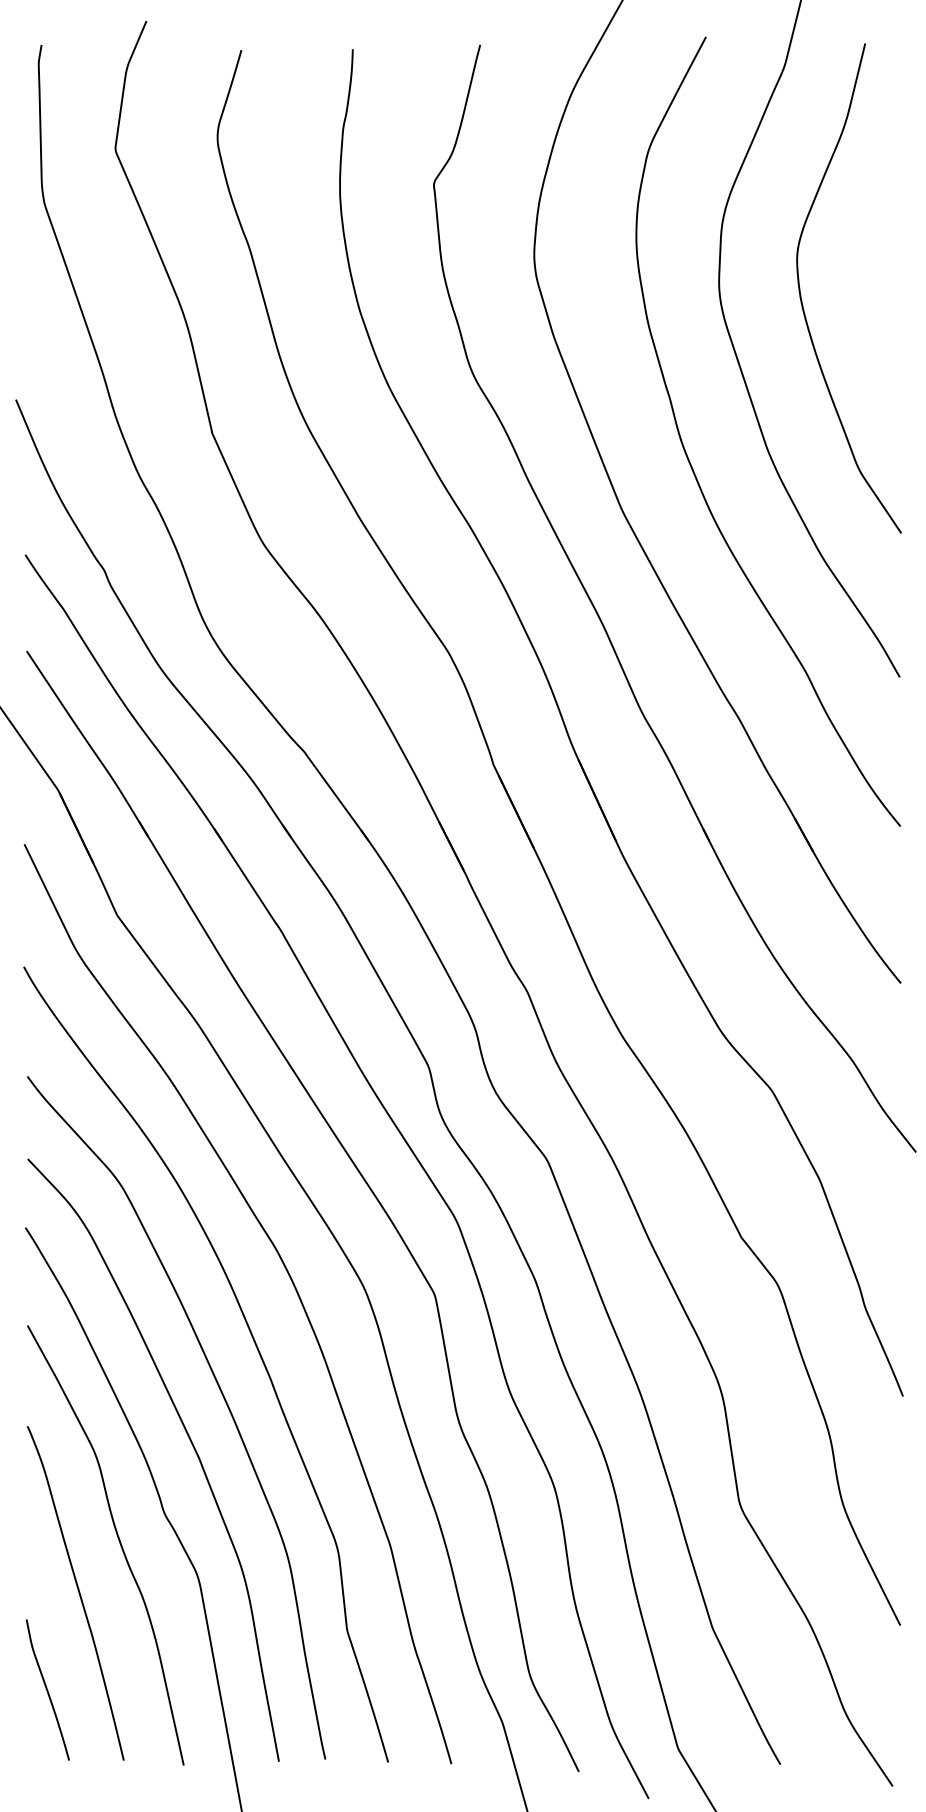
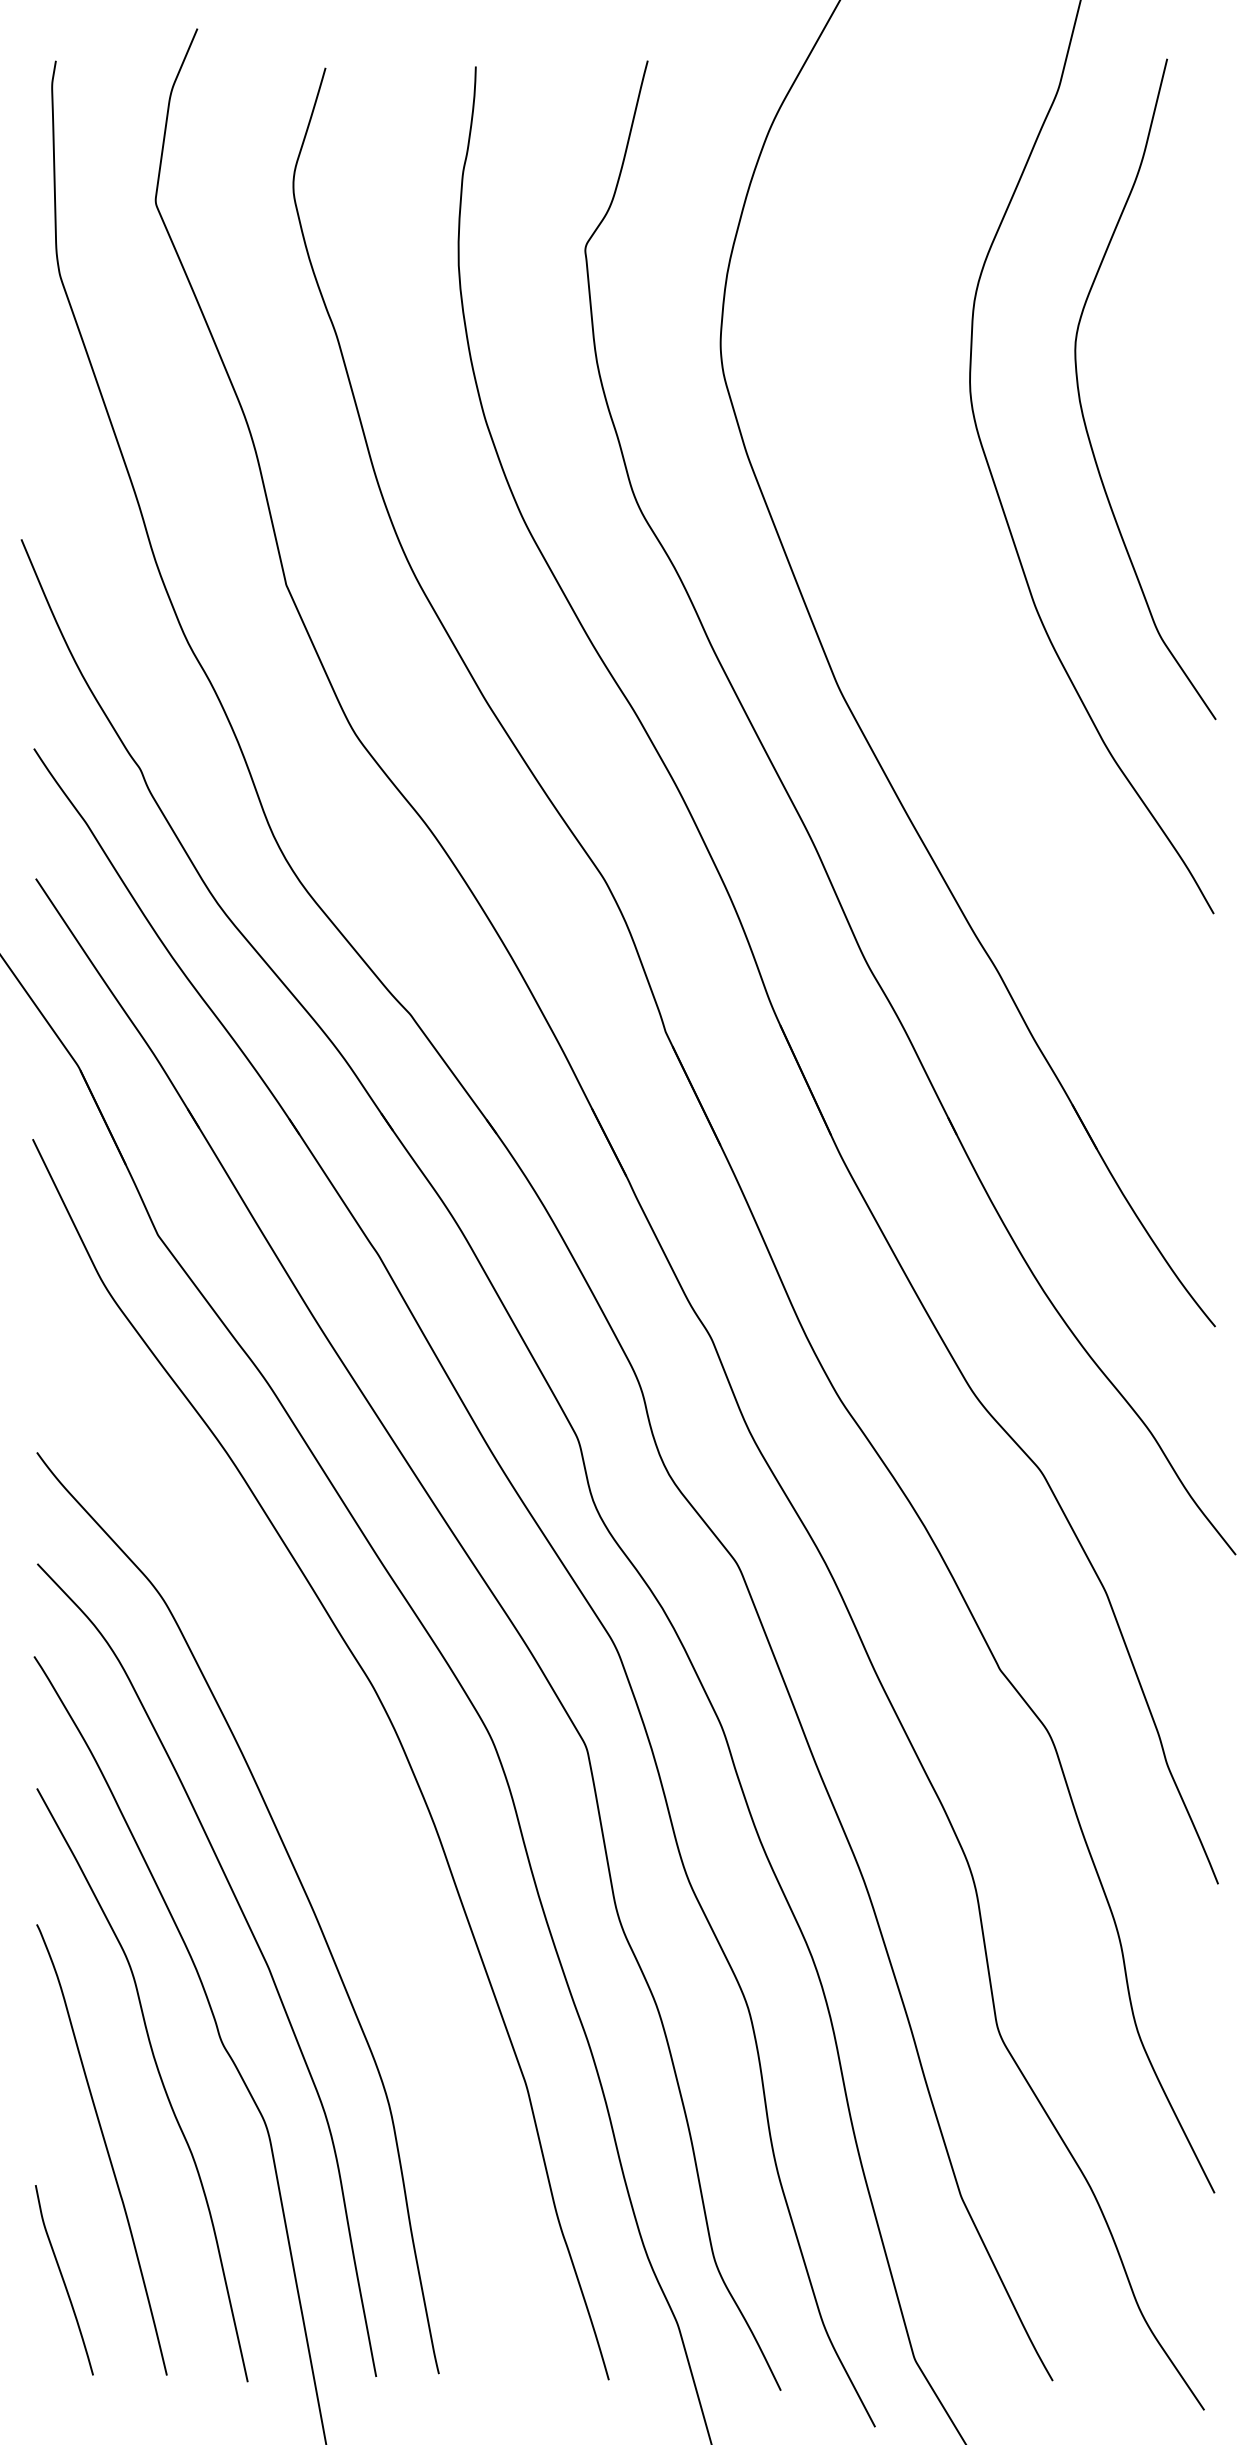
curve: (691, 464) -> (932, 626), removed
curve: (254, 1344) -> (343, 1813), removed

